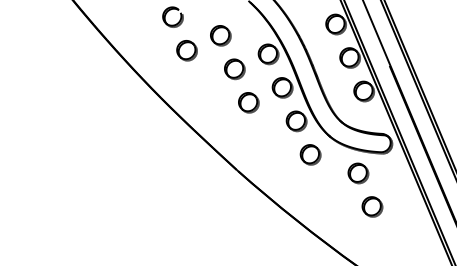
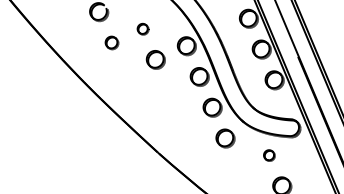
part: (220, 35) -> (142, 28), size x0.6
part: (186, 50) -> (111, 42), size x0.7
part: (248, 102) -> (168, 90), removed
part: (358, 173) -> (269, 155), size x0.6

